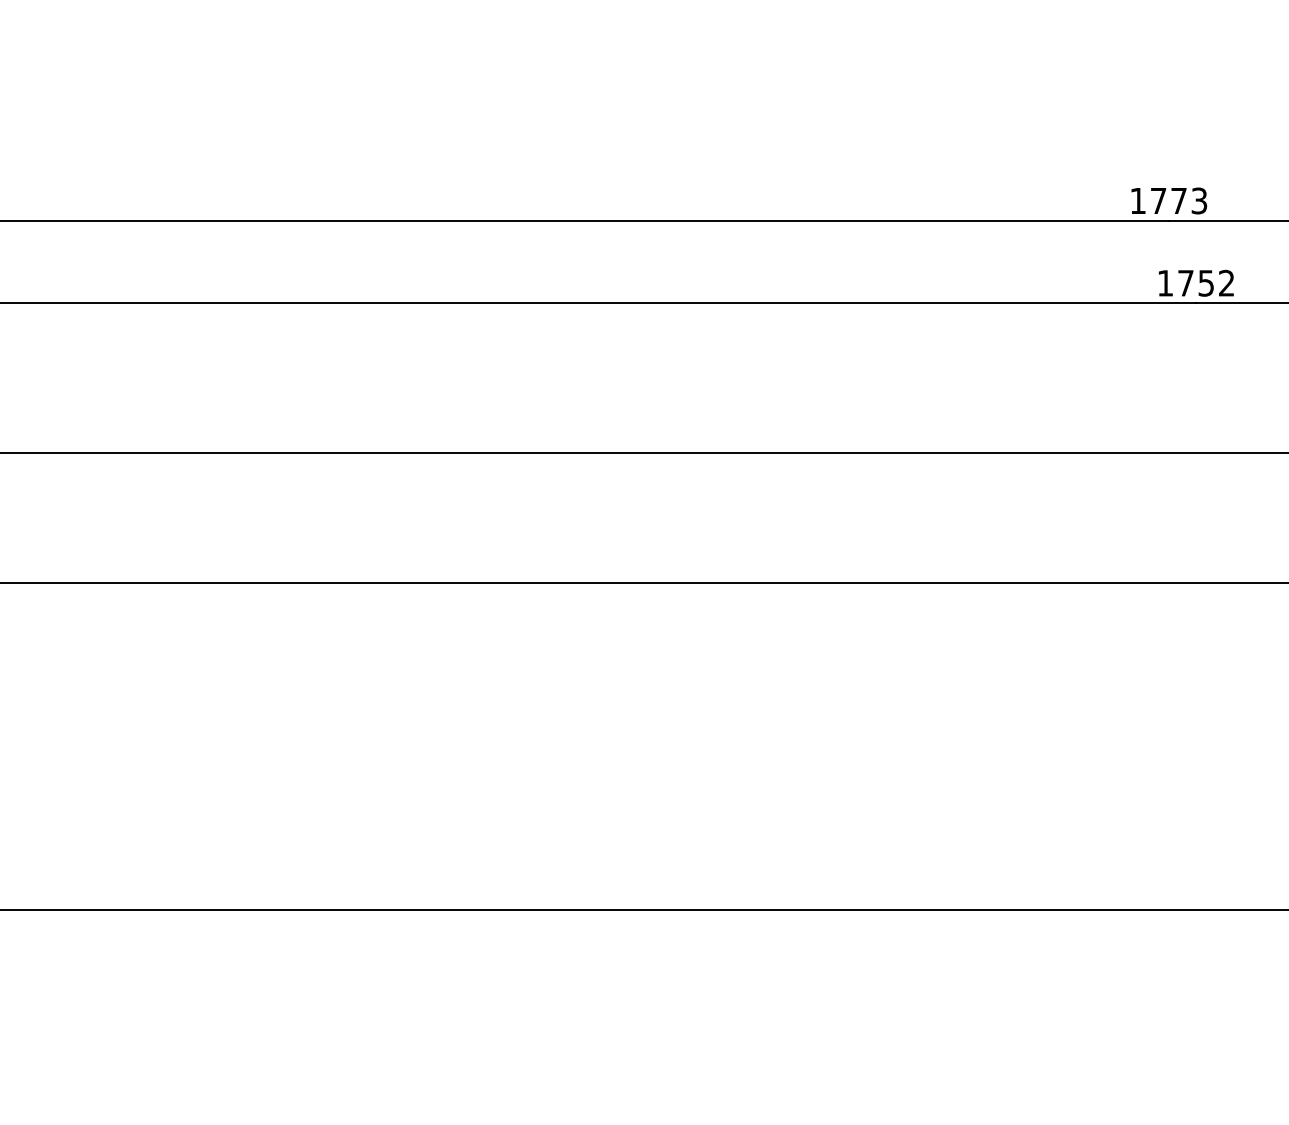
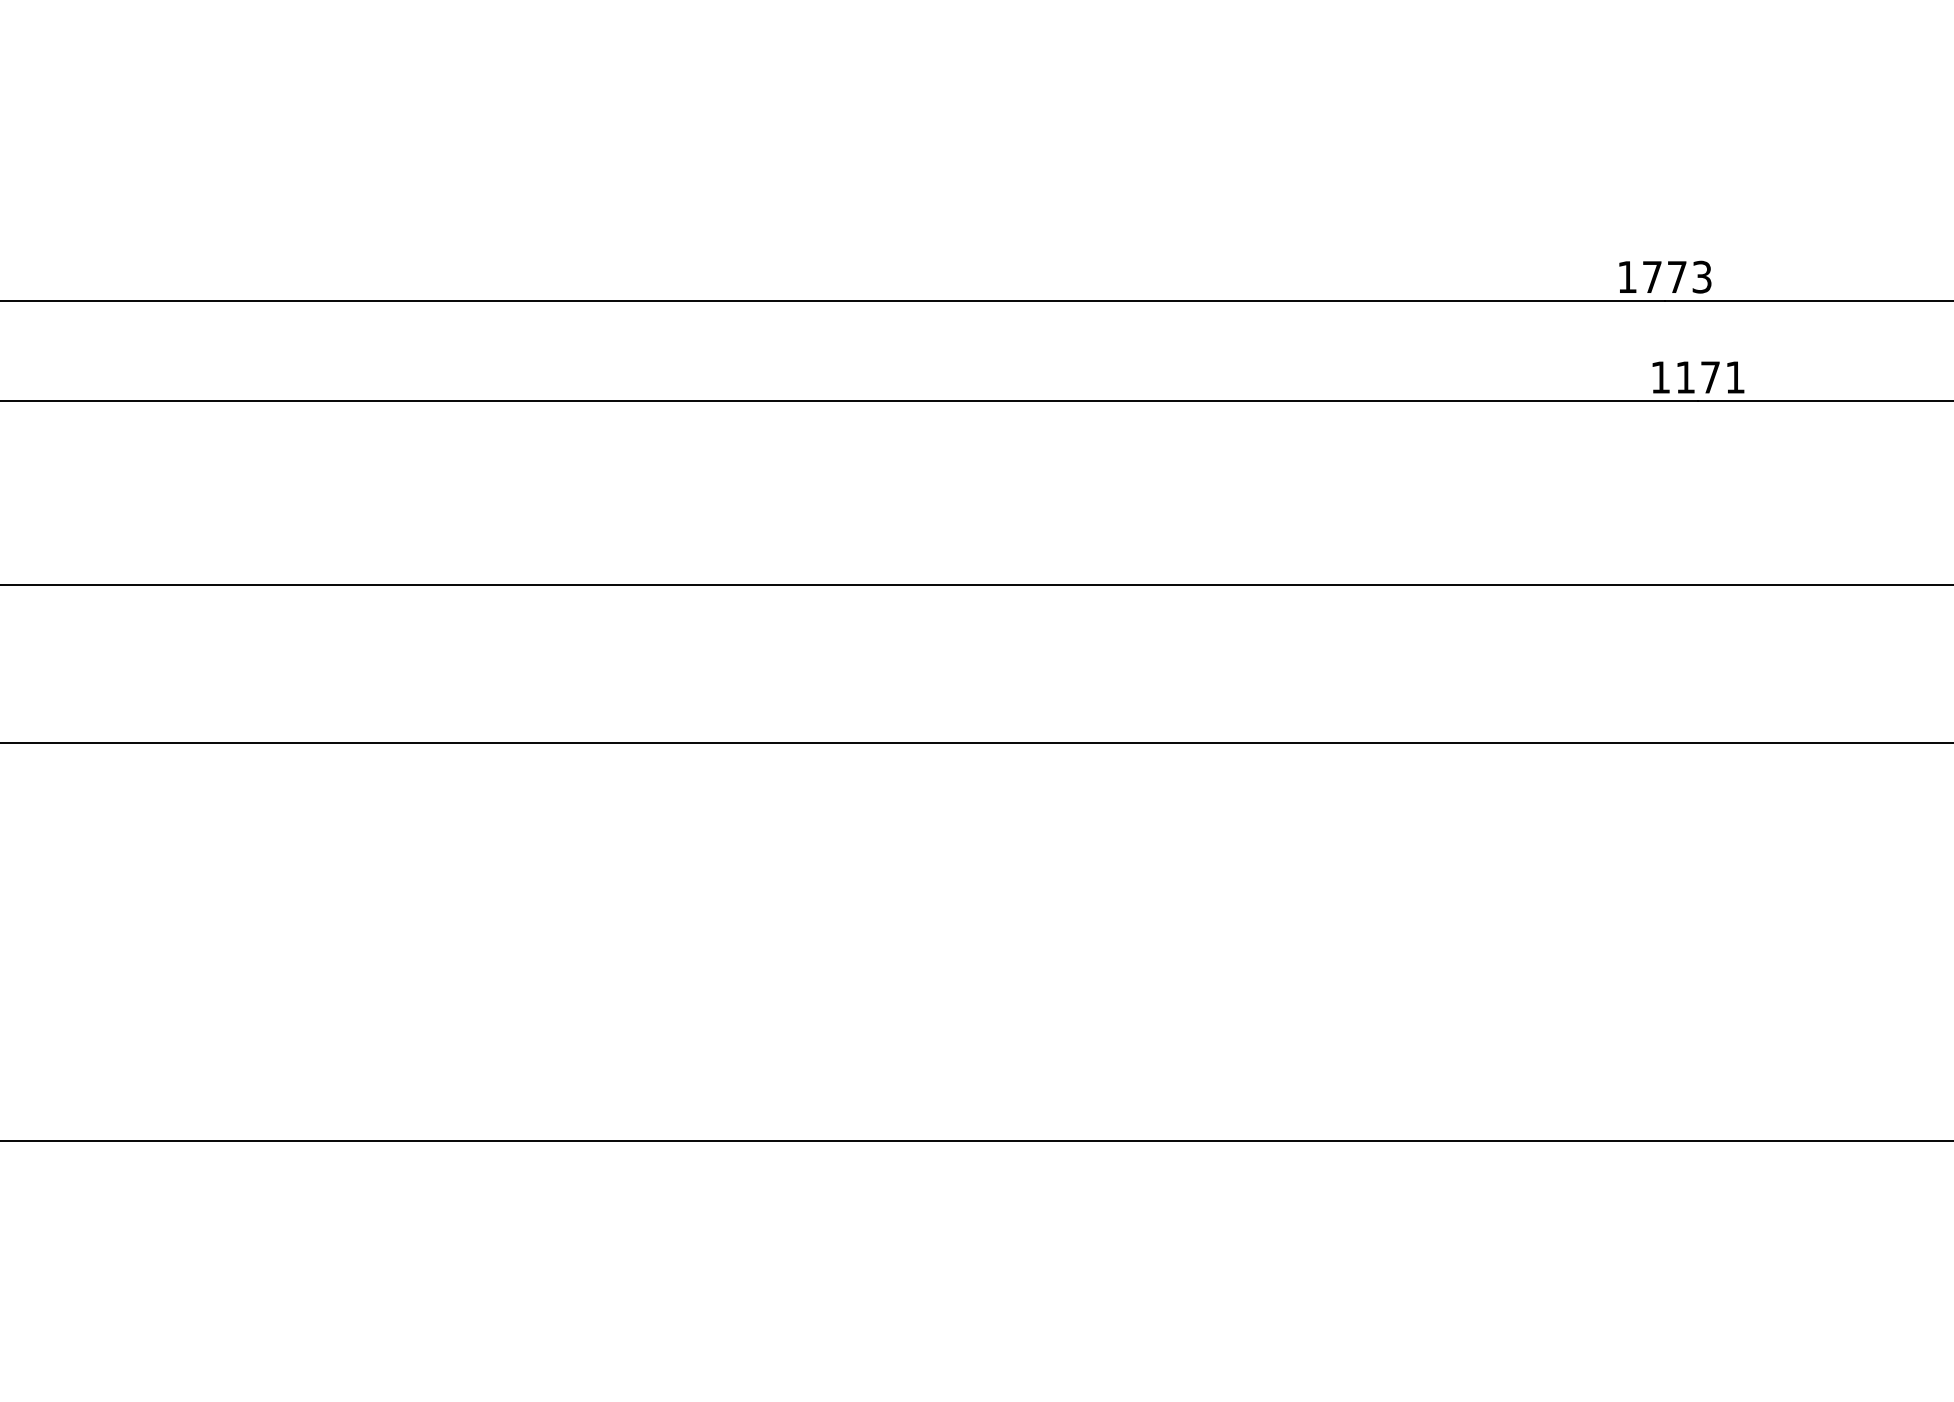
text: (1206, 283) -> (1710, 377), 1752 -> 1171

